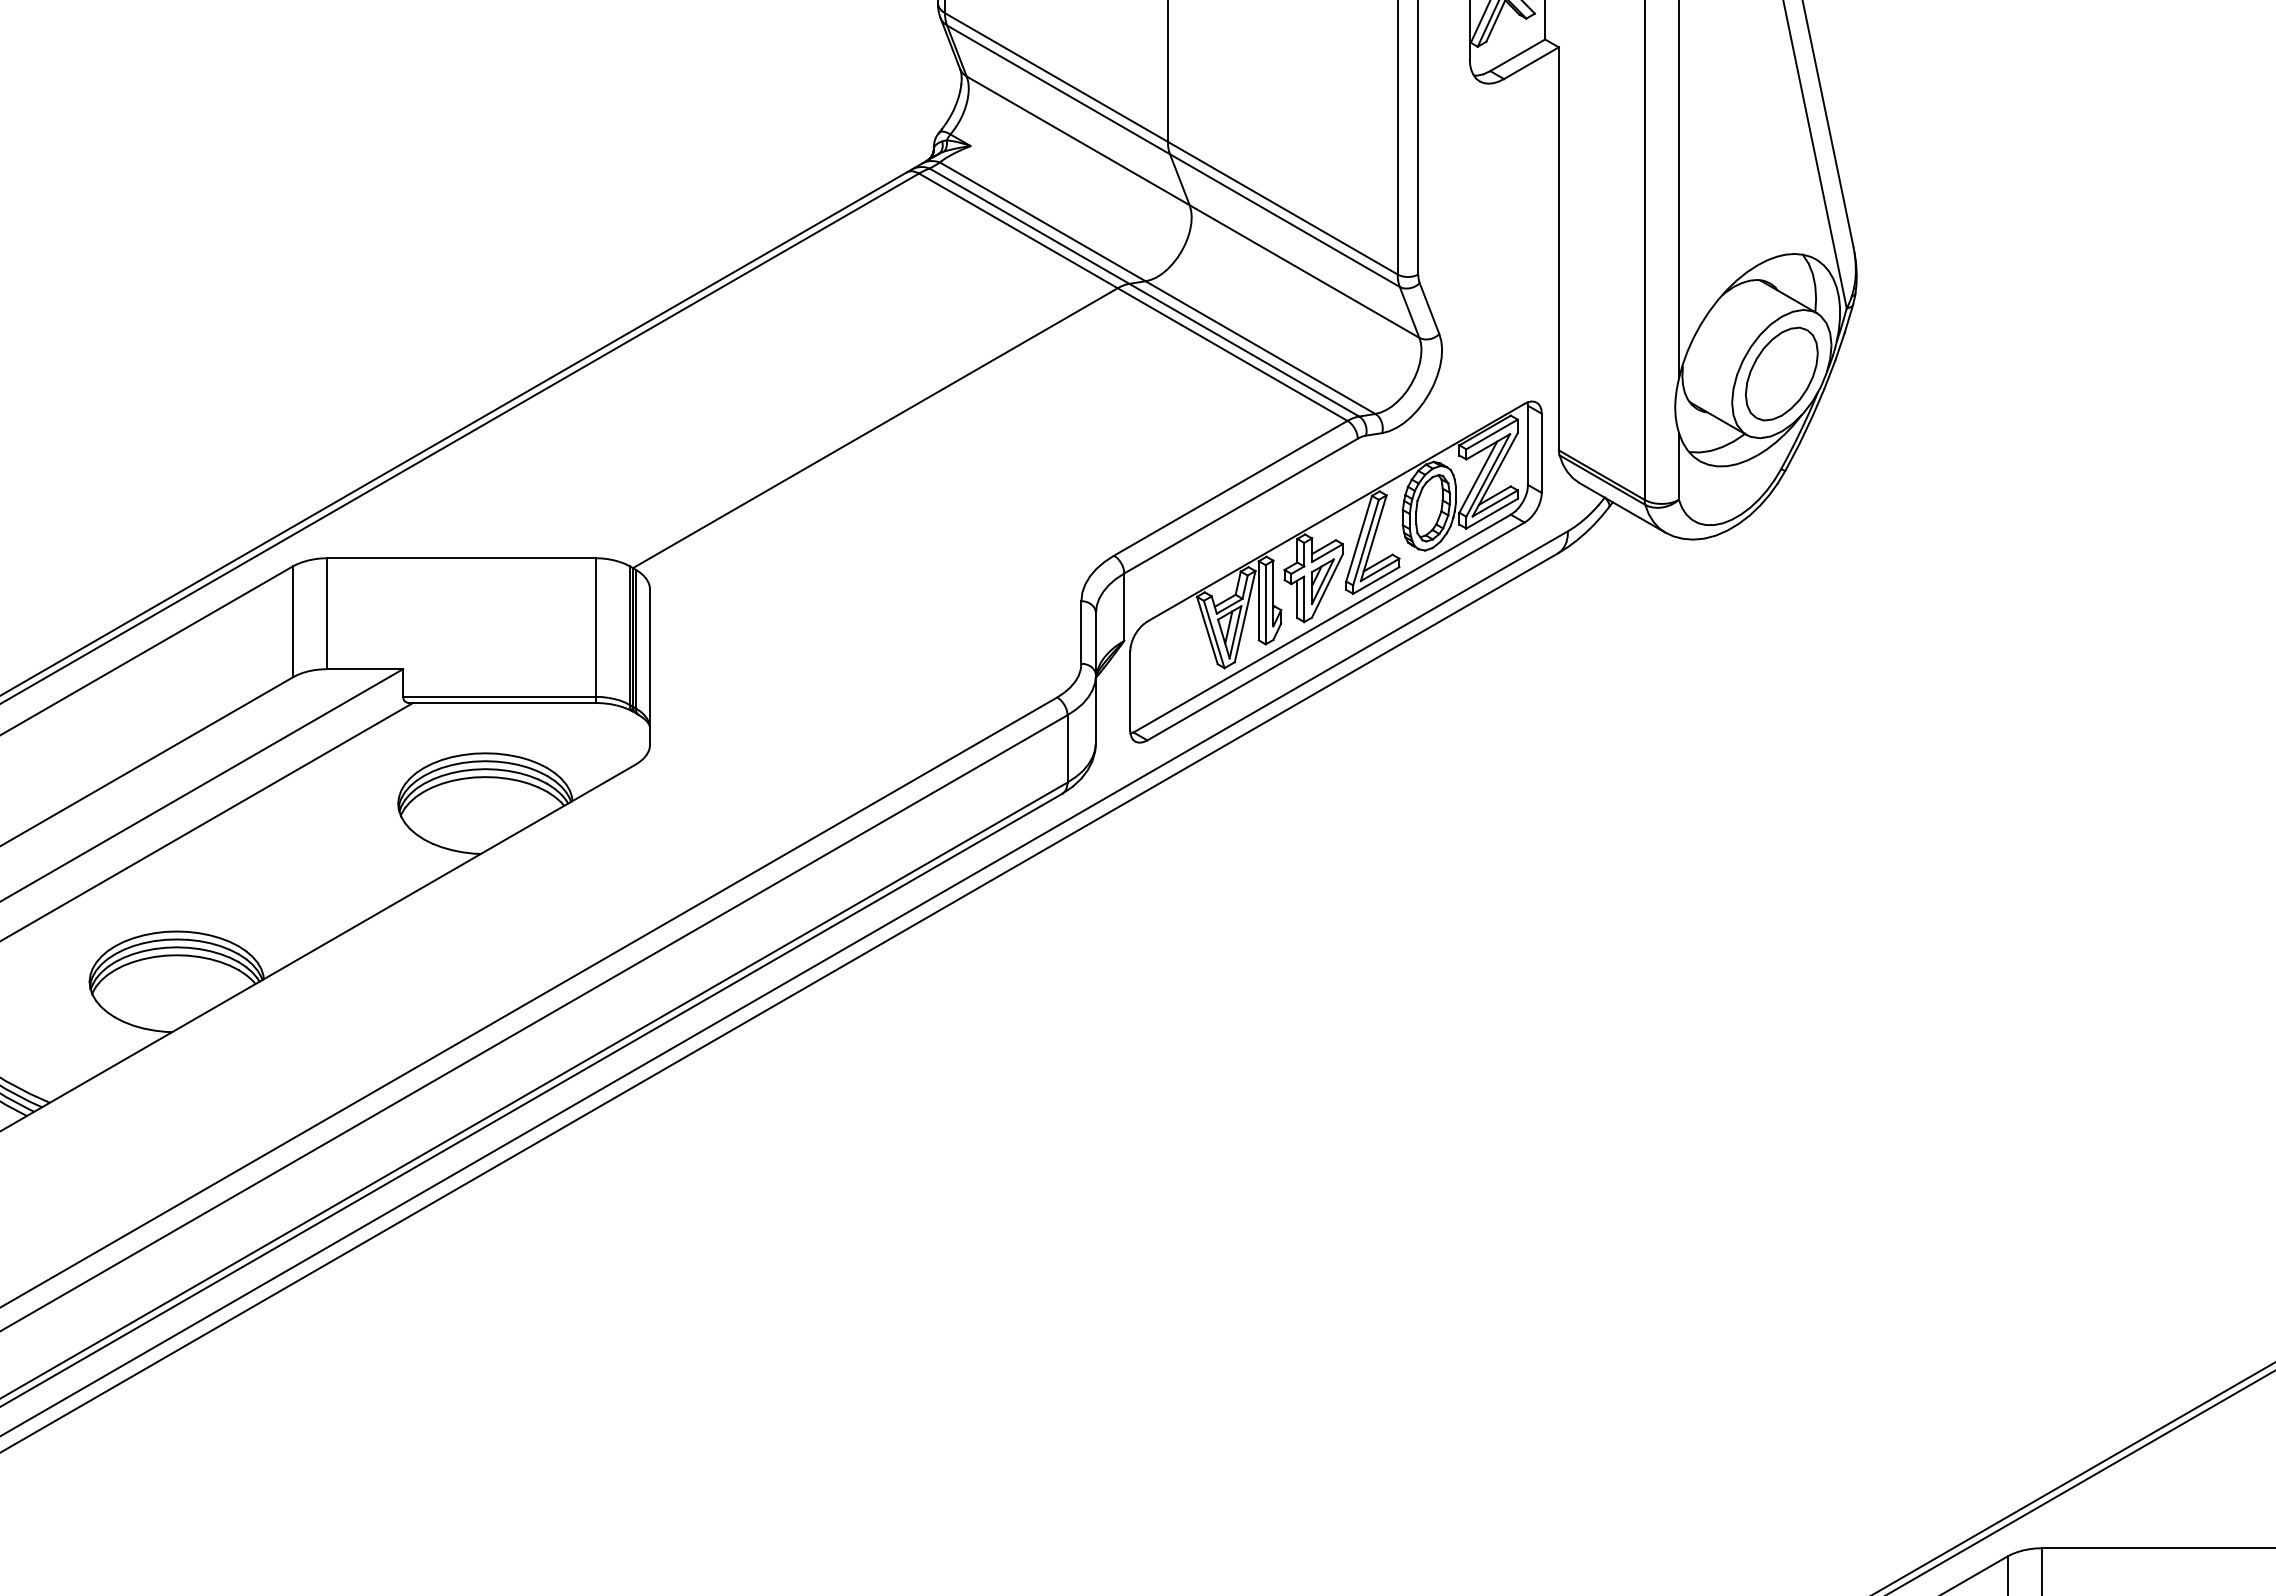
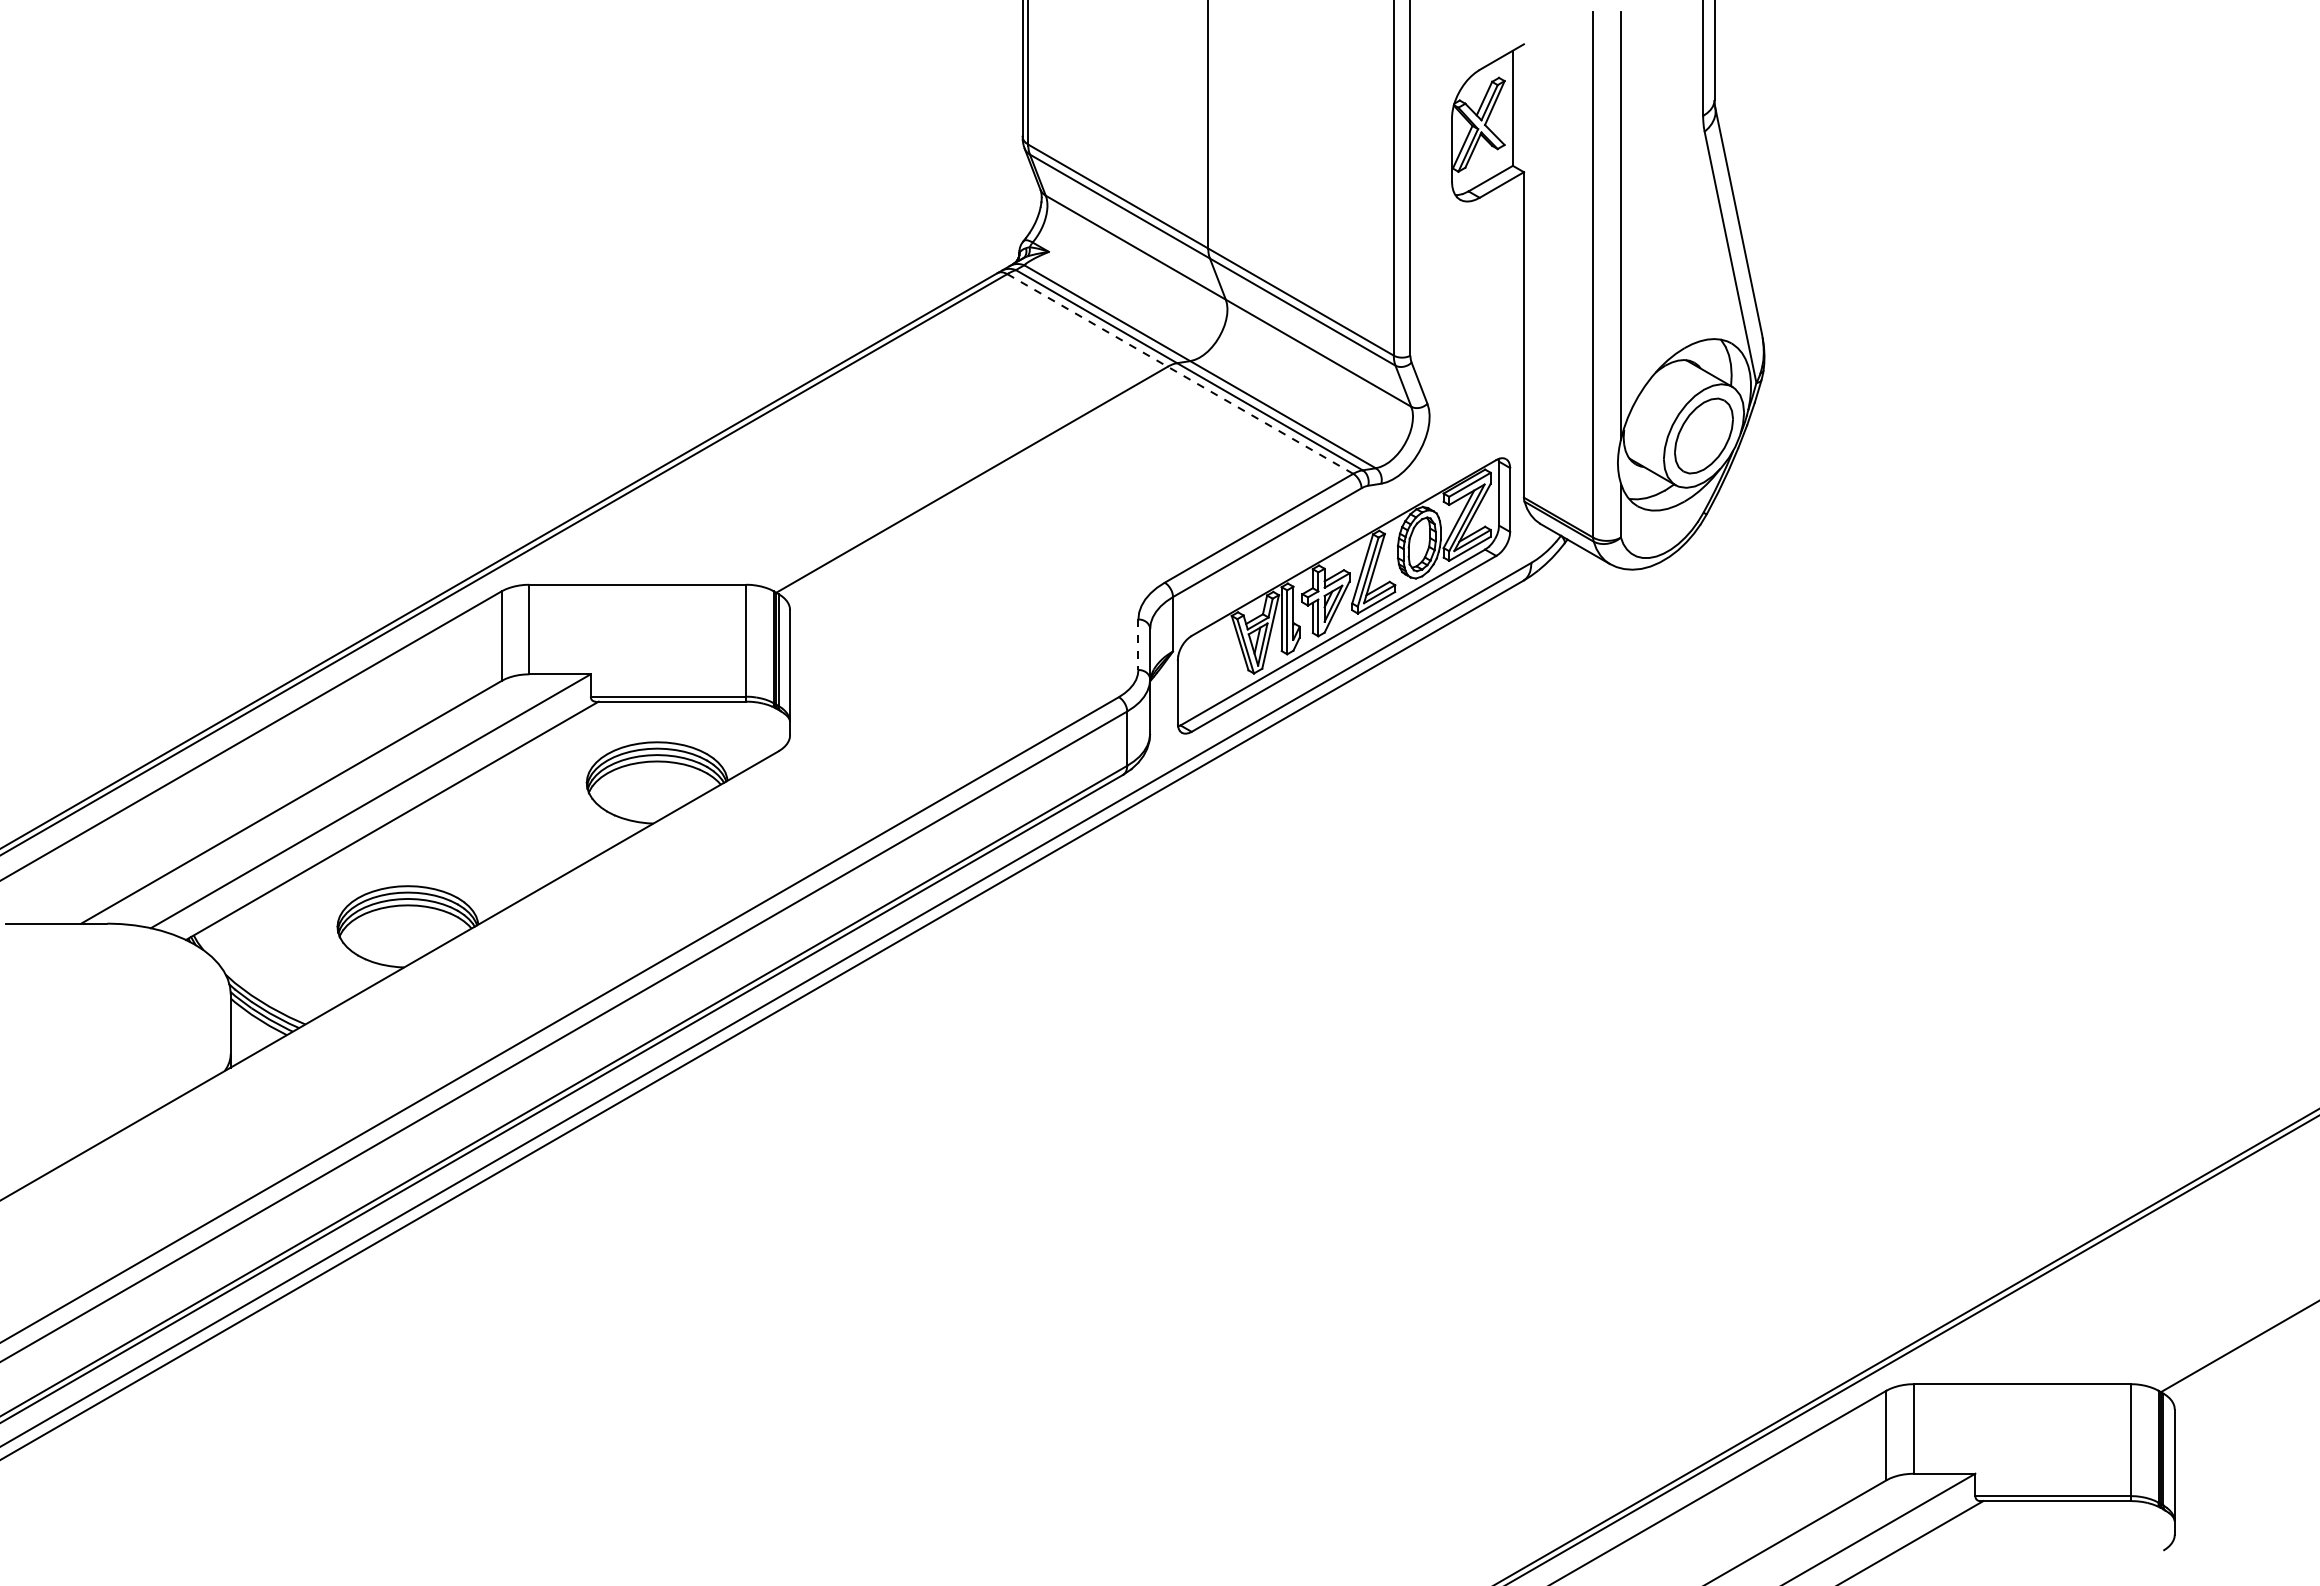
line: (1133, 296) -> (1180, 373), solid -> dashed
line: (1081, 633) -> (1138, 645), solid -> dashed

